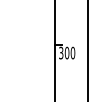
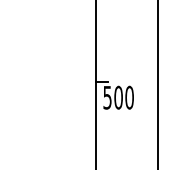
text: (61, 52) -> (108, 96), 300 -> 500

